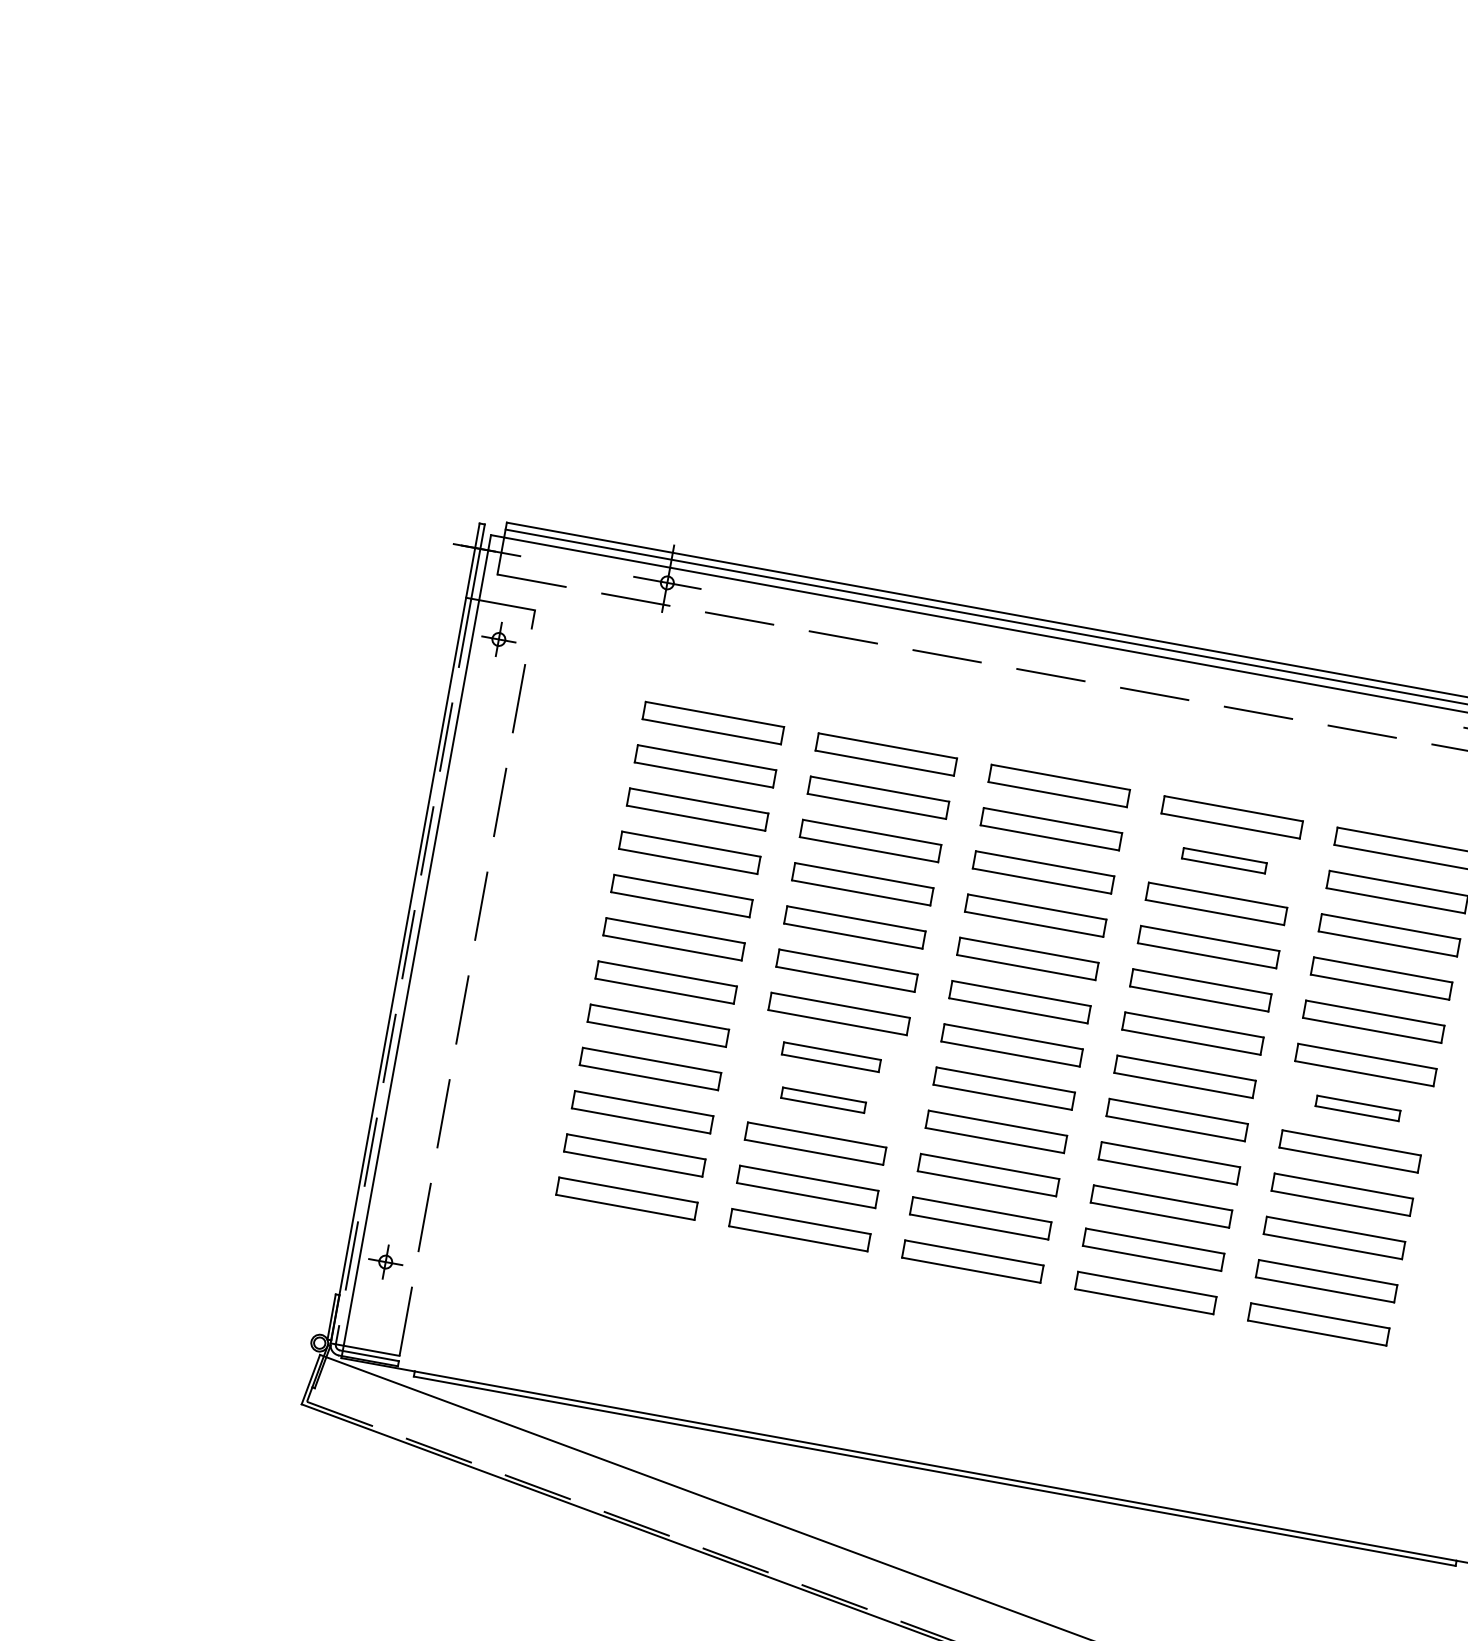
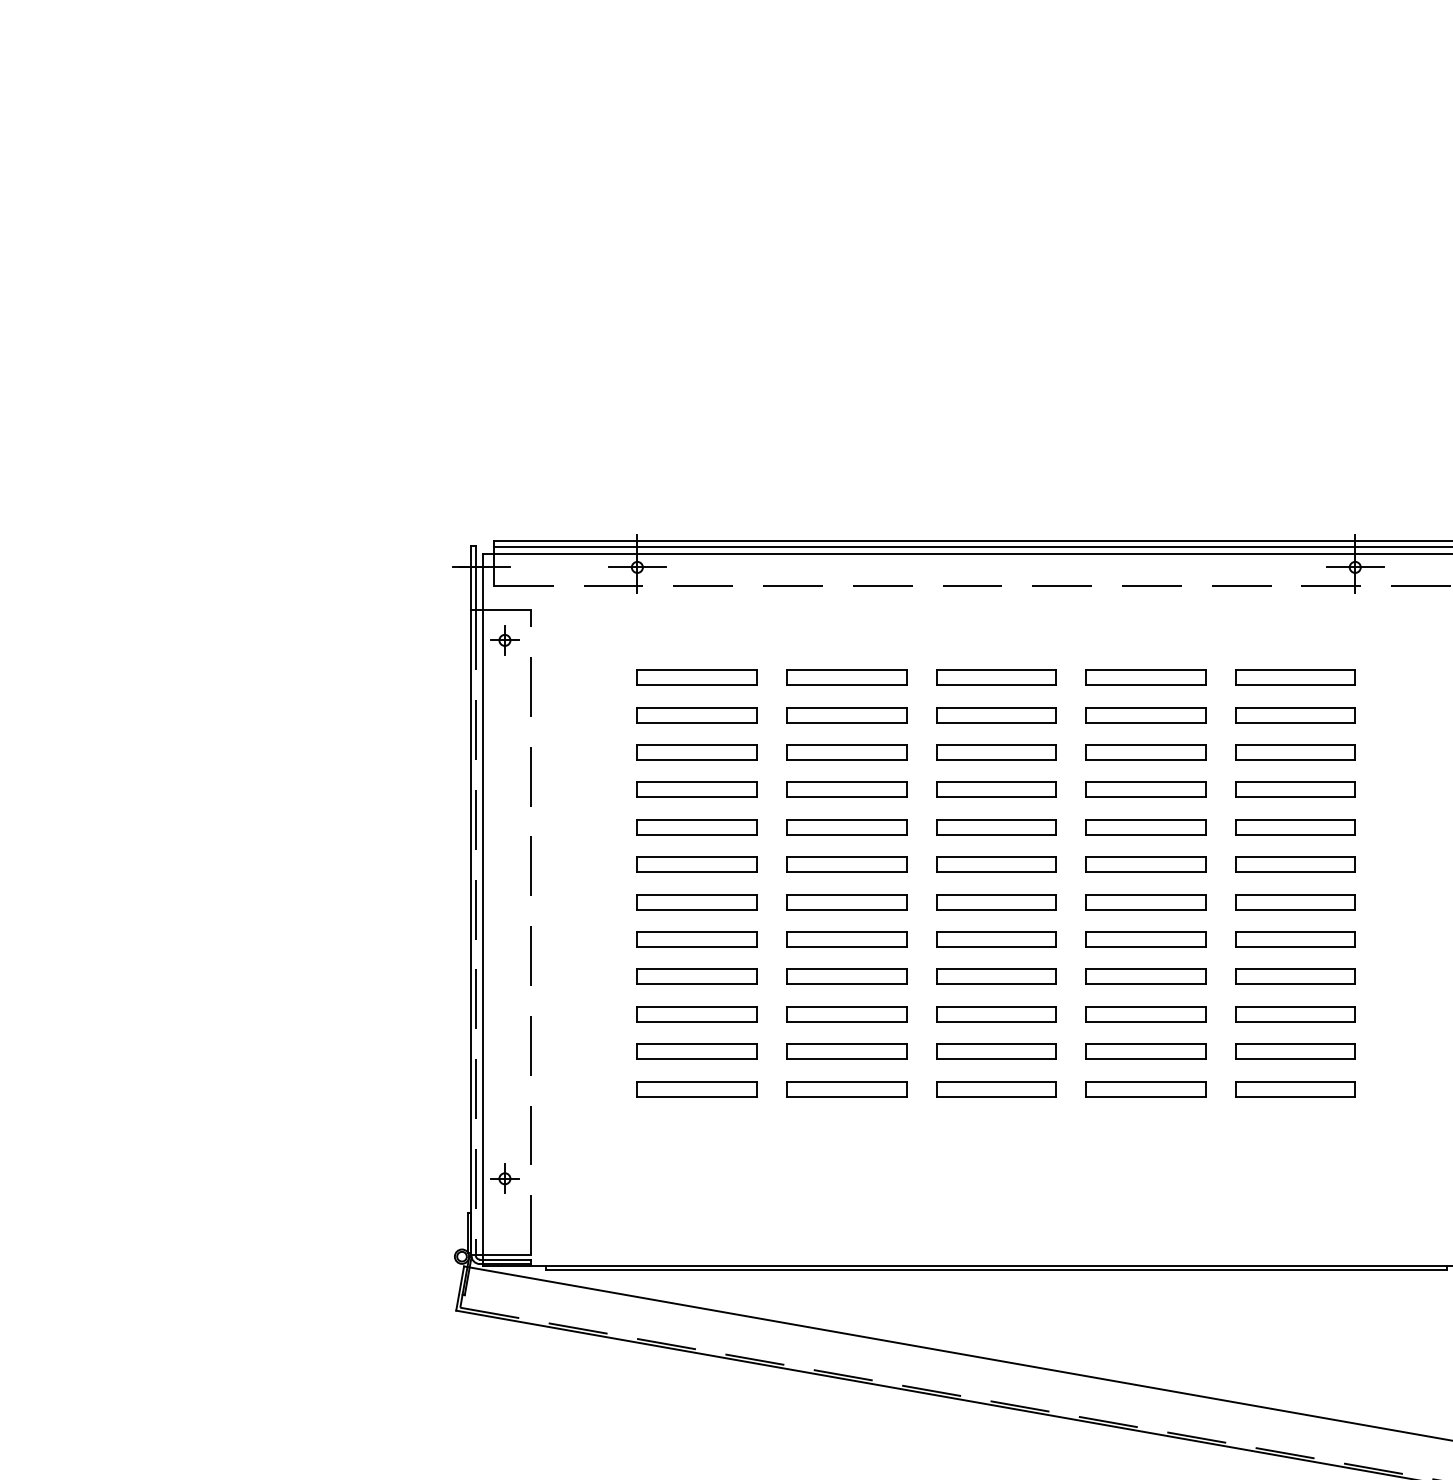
part: (1223, 860) -> (1145, 715), size x1.67
part: (831, 1057) -> (846, 939), size x1.43
part: (823, 1099) -> (846, 976), size x1.67
part: (1358, 1108) -> (1295, 902), size x1.67

